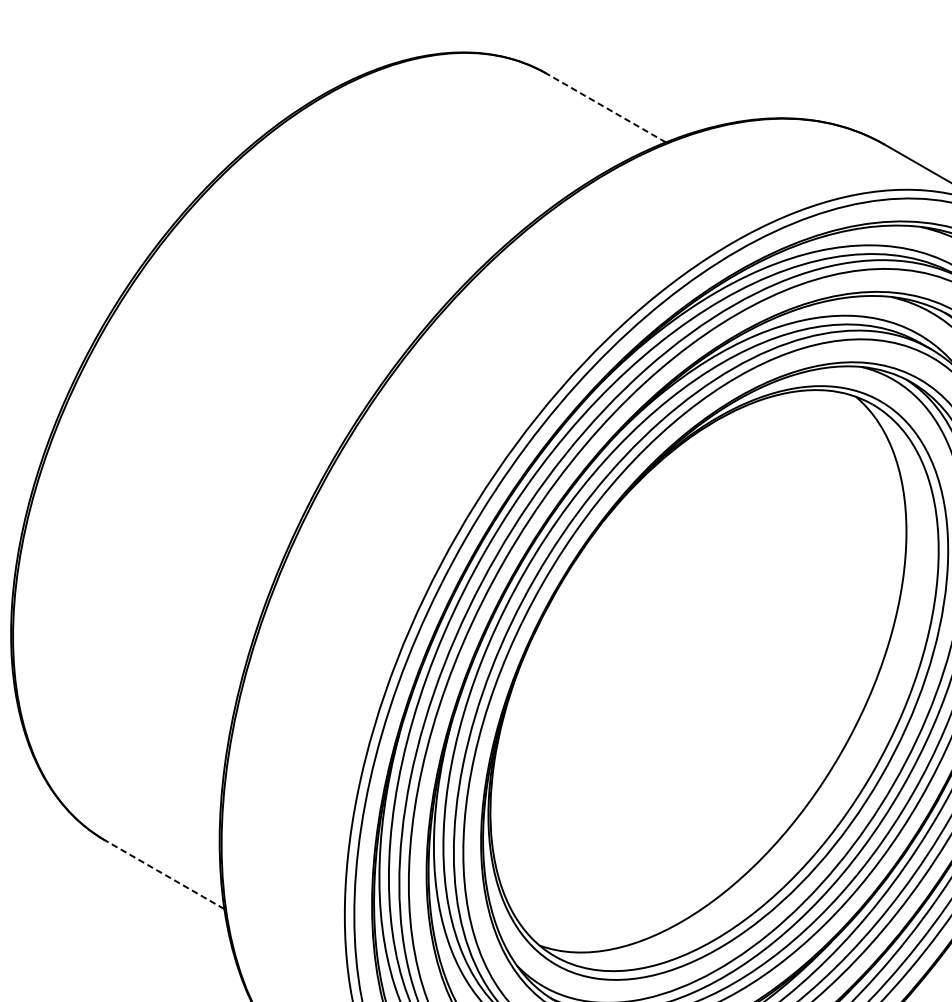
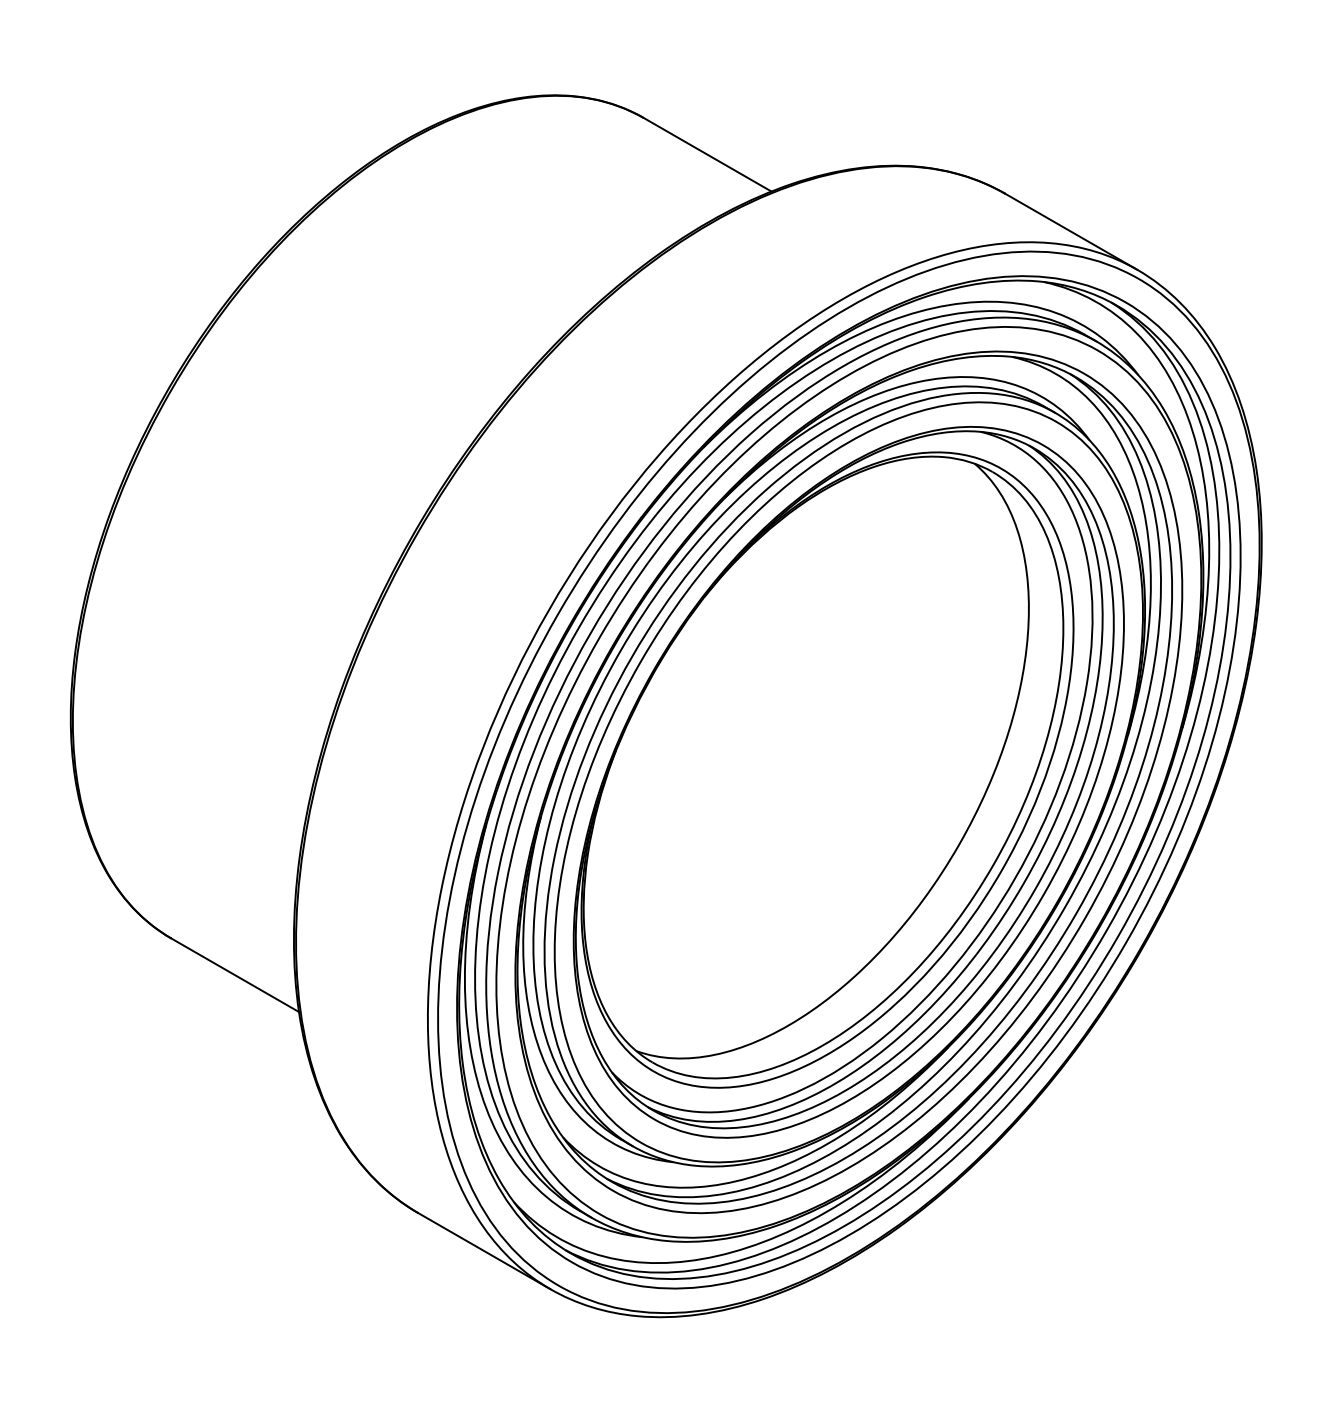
line: (606, 107) -> (707, 154), dashed -> solid
line: (165, 874) -> (235, 975), dashed -> solid

